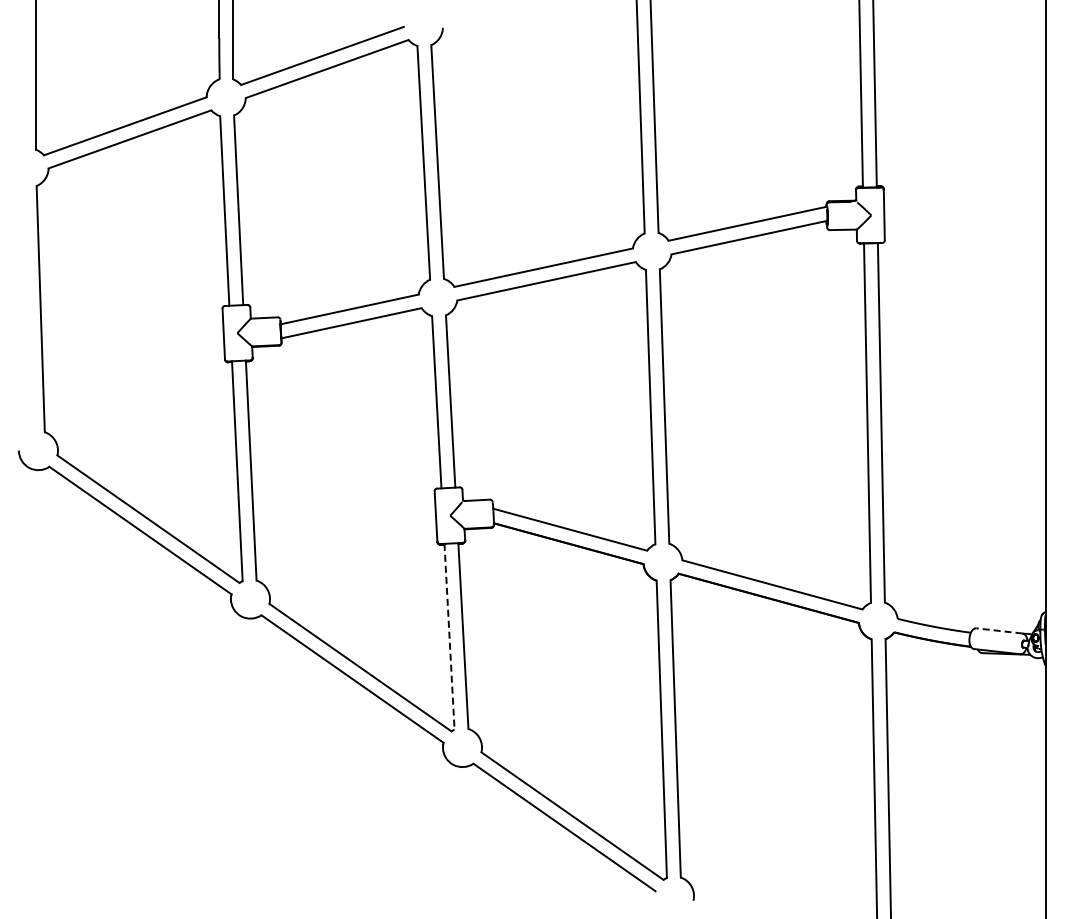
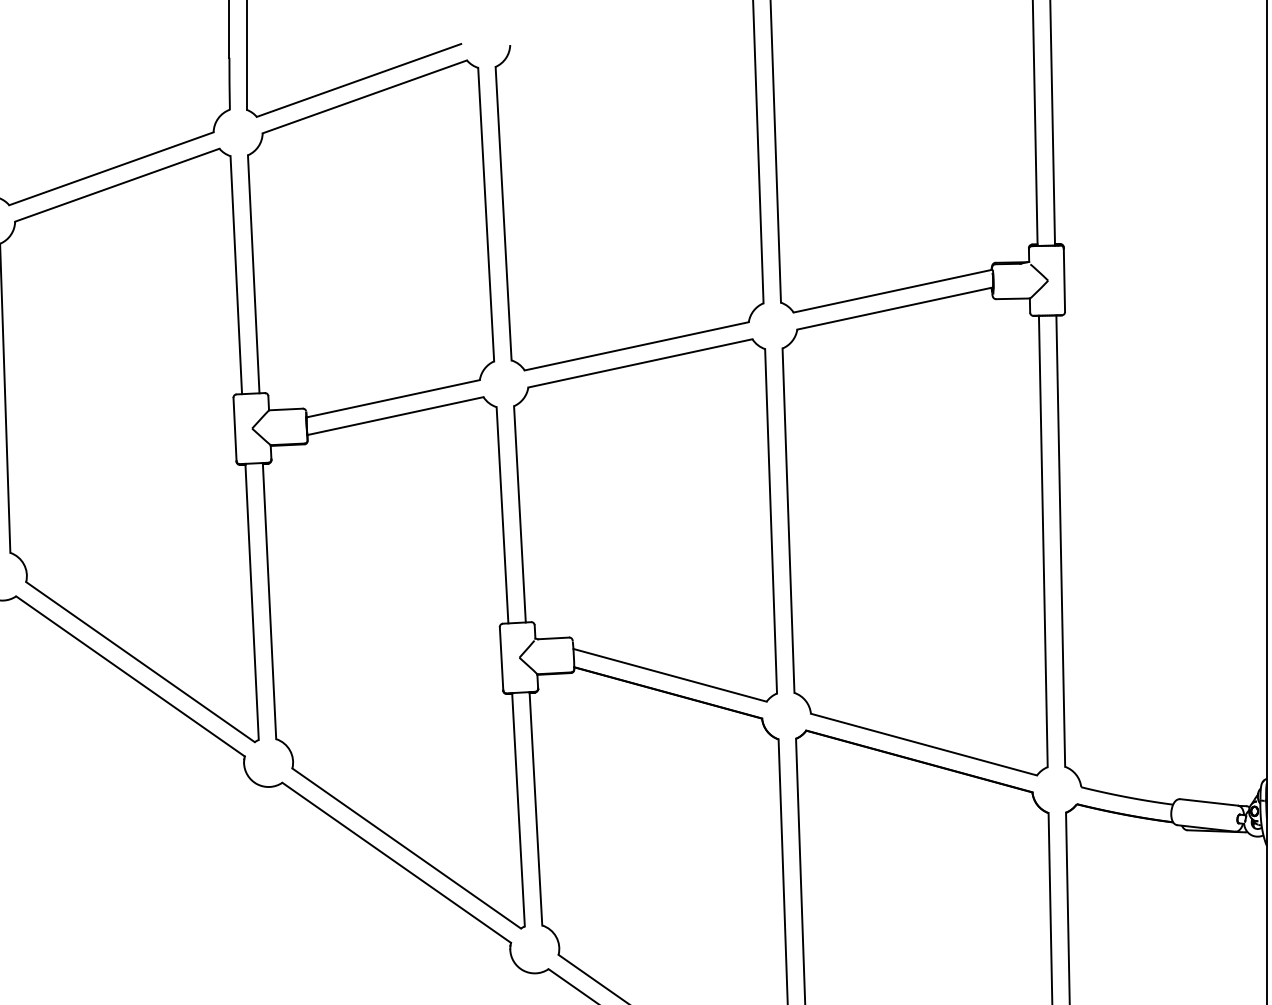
line: (999, 630) -> (1209, 801), dashed -> solid
line: (449, 637) -> (518, 810), dashed -> solid

